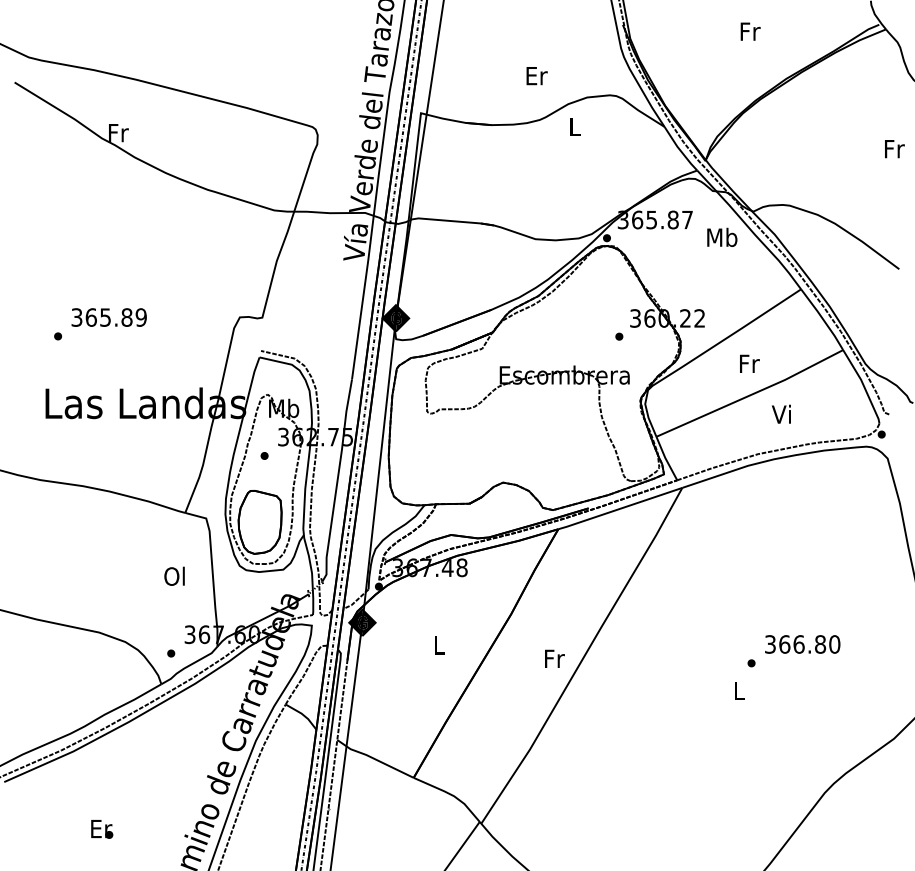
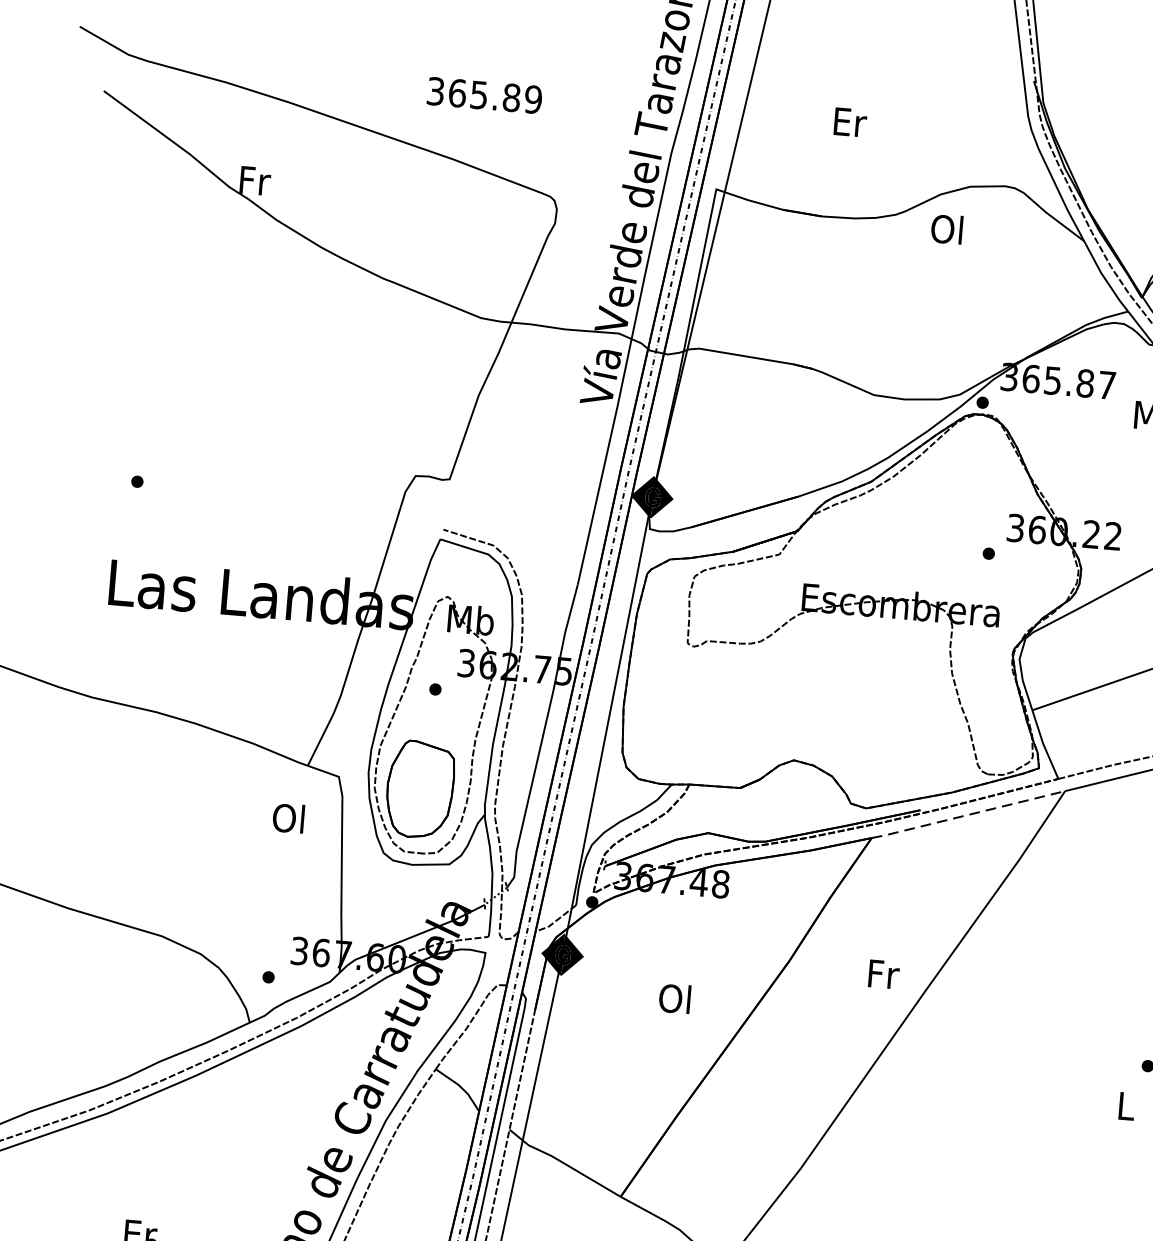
text: (536, 76) -> (849, 123), moved
text: (573, 126) -> (946, 228), L -> Ol
text: (108, 317) -> (483, 95), moved
line: (619, 508) -> (967, 814), solid -> dashed
text: (174, 575) -> (288, 816), moved
text: (438, 644) -> (675, 997), L -> Ol
text: (554, 658) -> (883, 973), moved

